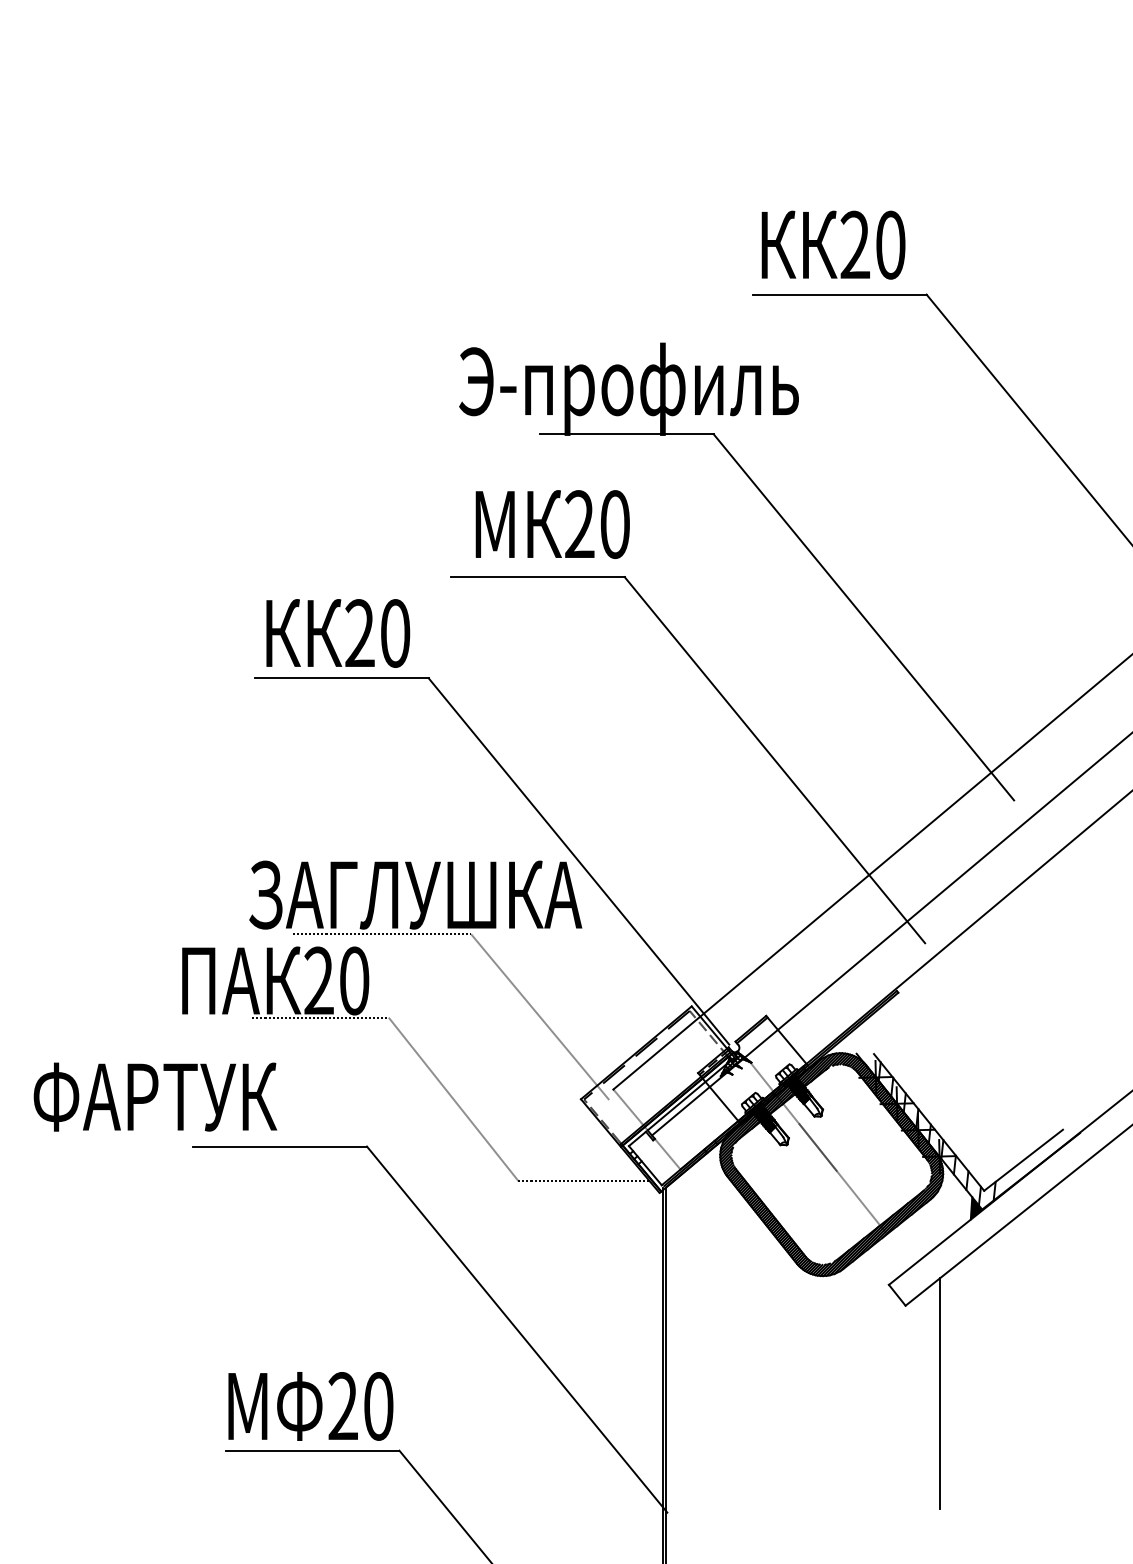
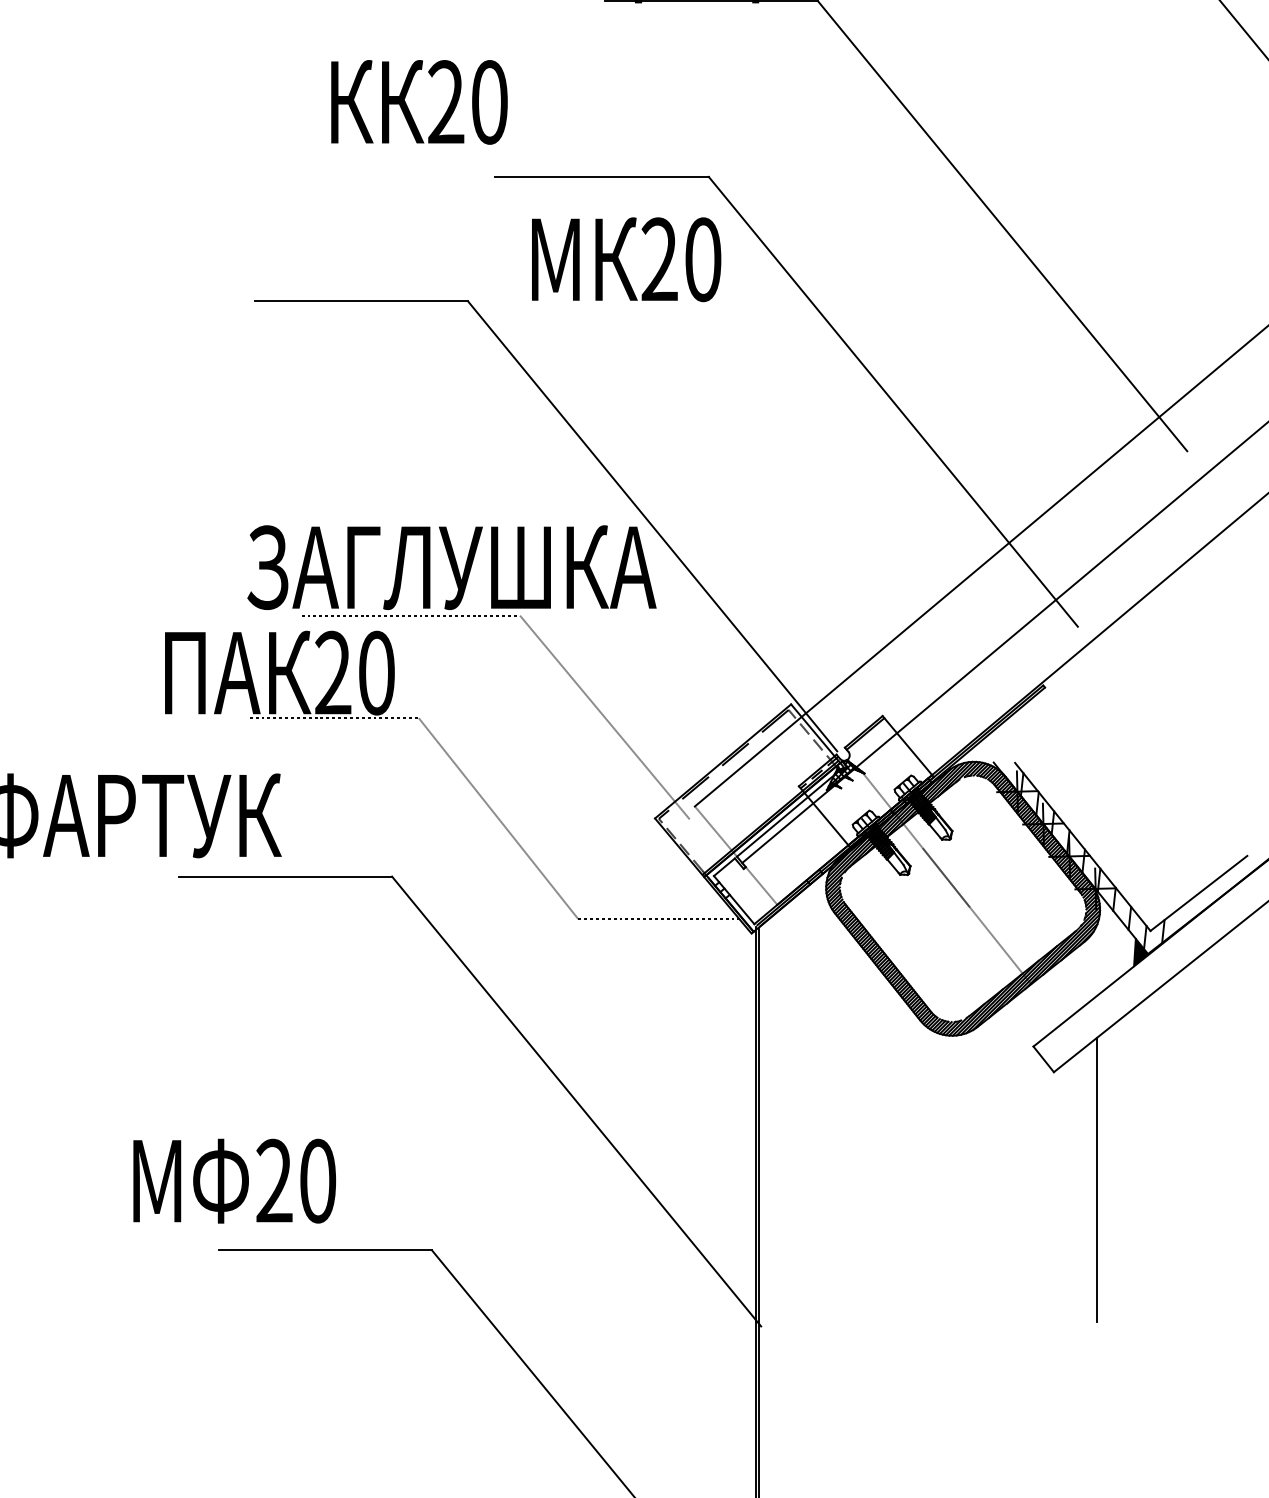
text: (552, 524) -> (626, 259), moved
text: (338, 633) -> (419, 102), moved
text: (310, 1406) -> (234, 1181), moved

